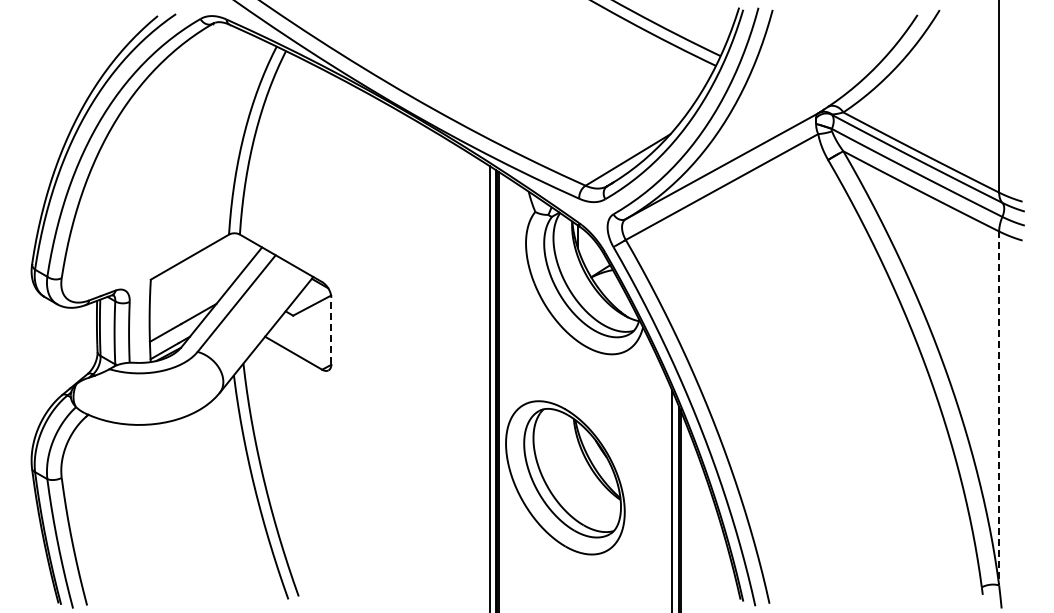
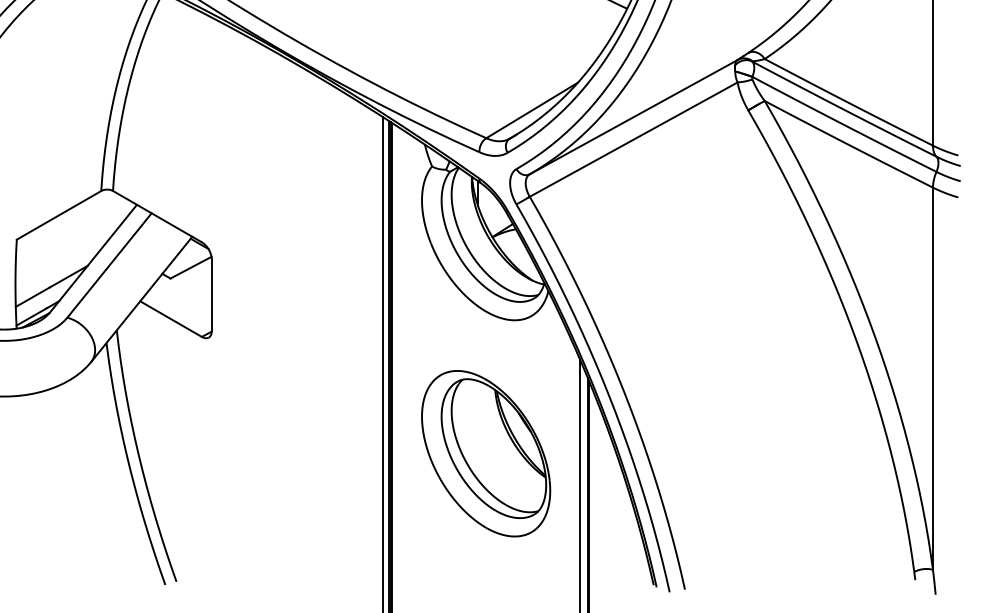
line: (331, 330) -> (211, 294), dashed -> solid
line: (999, 408) -> (933, 378), dashed -> solid
part: (565, 477) -> (486, 453), moved

